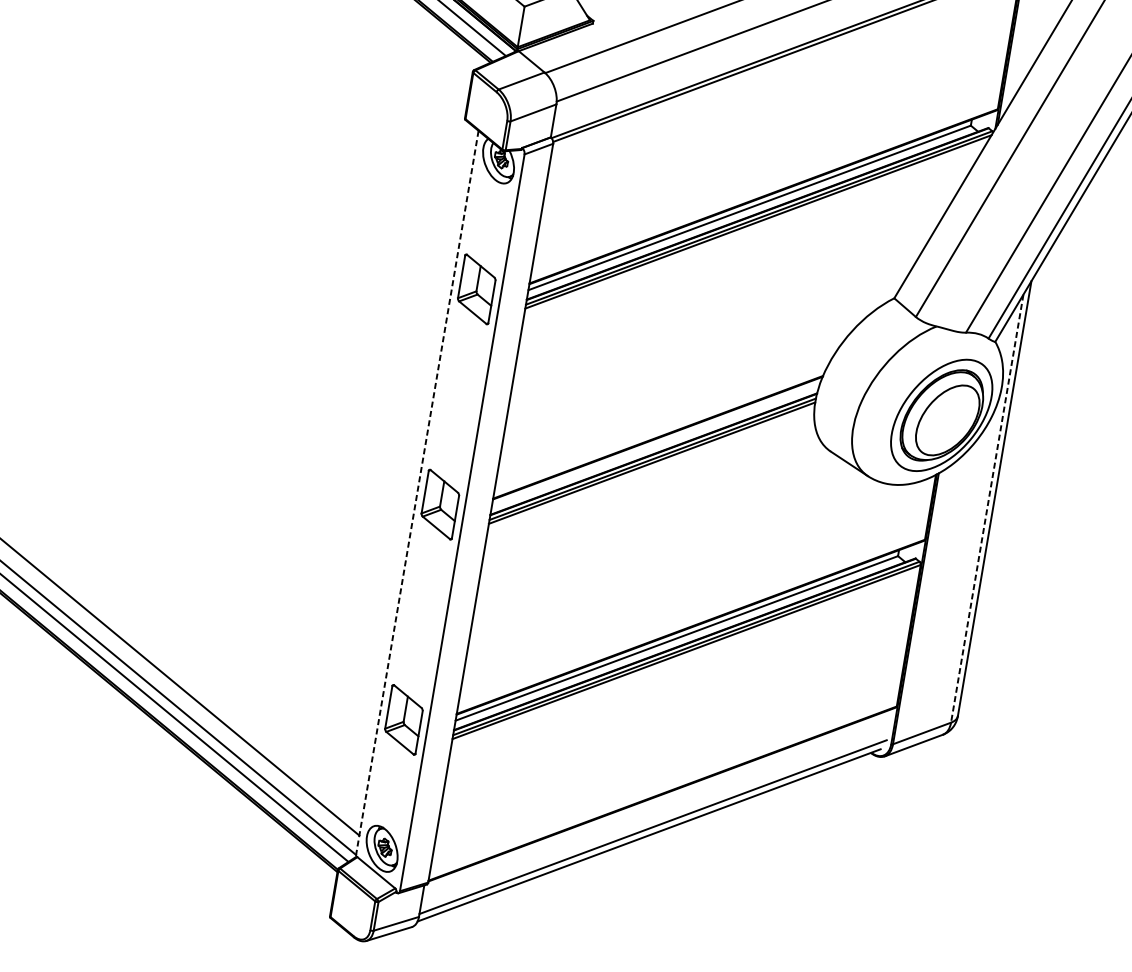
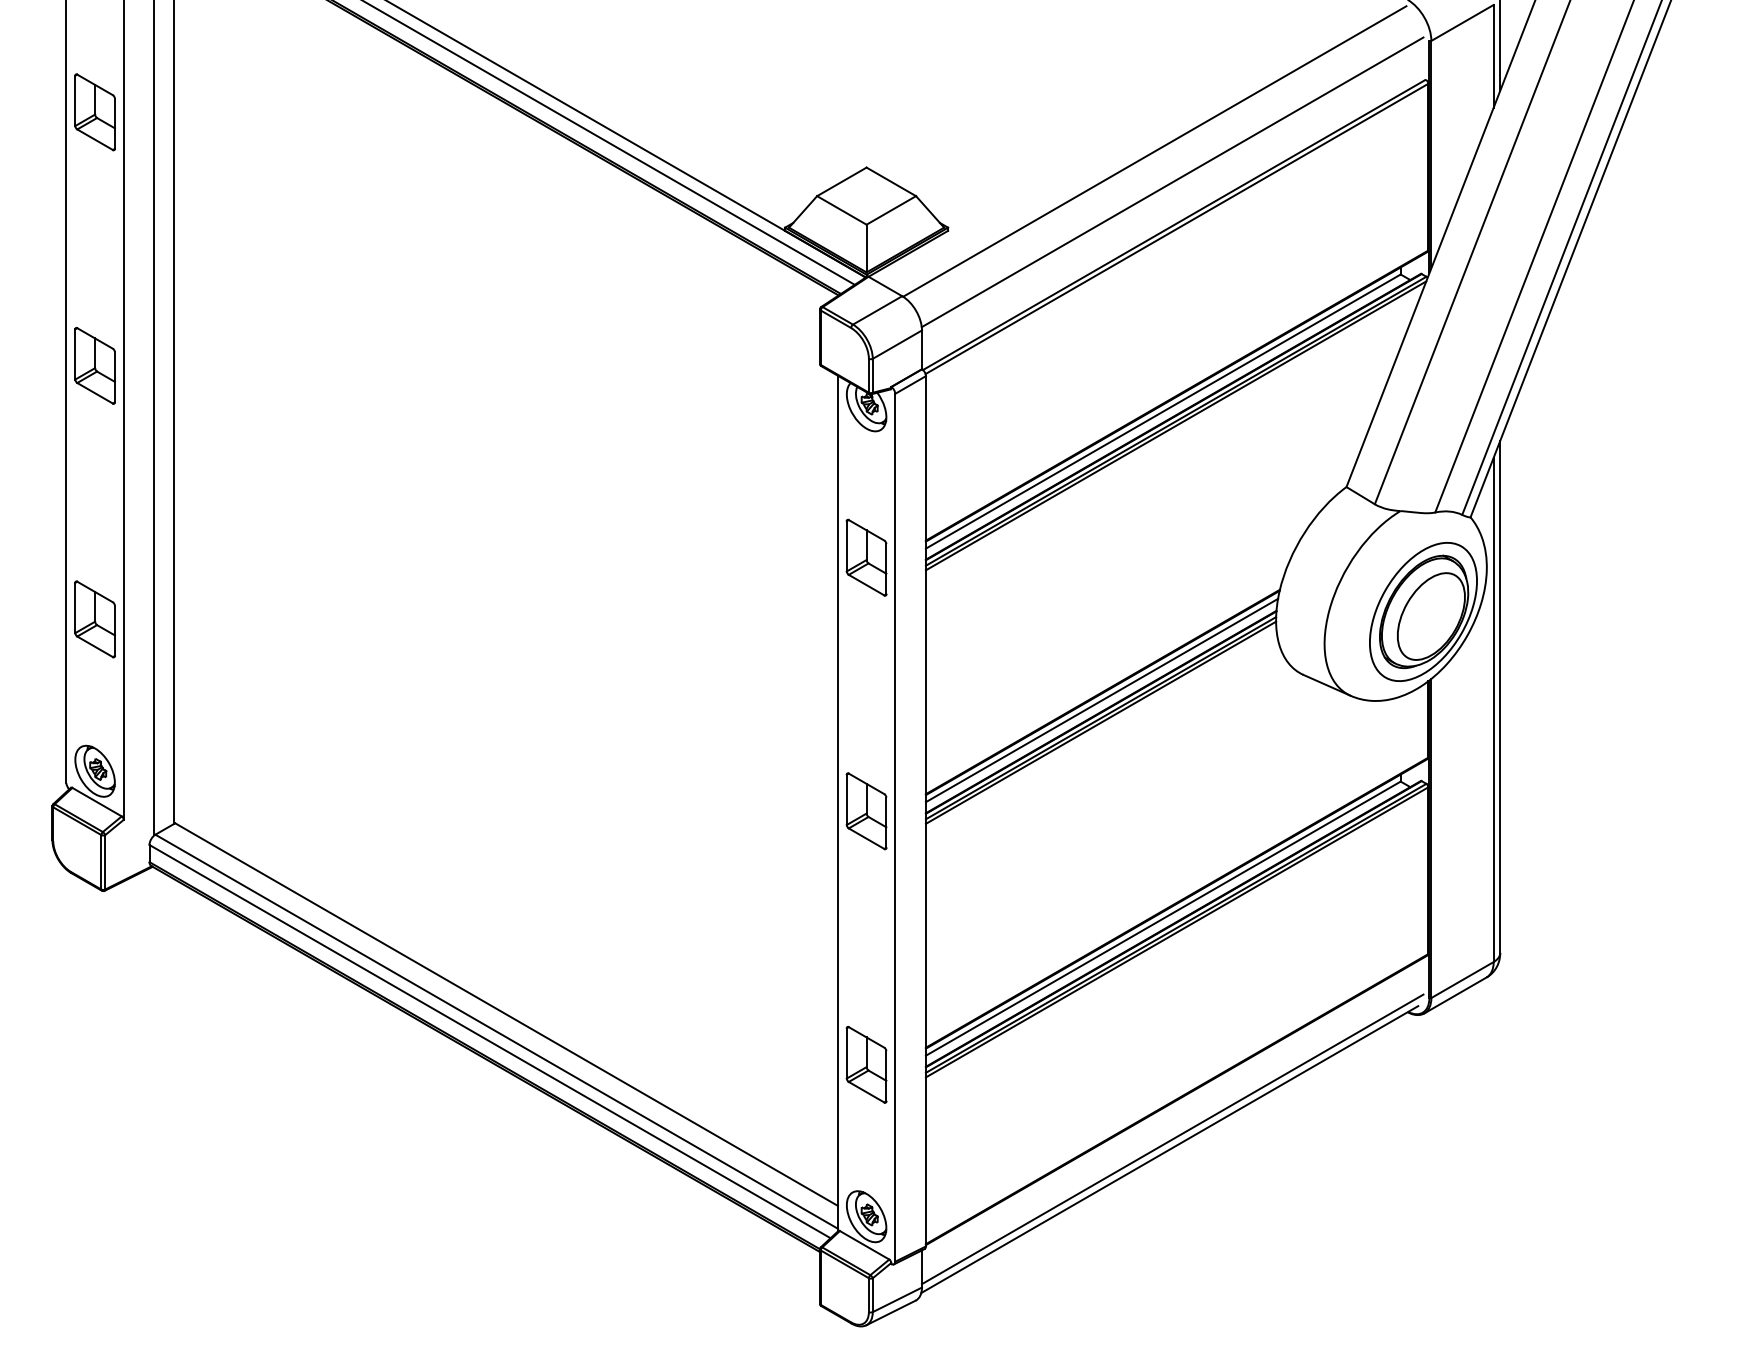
line: (655, 444) -> (1101, 700), added
line: (416, 493) -> (837, 803), dashed -> solid
line: (987, 509) -> (1493, 710), dashed -> solid

